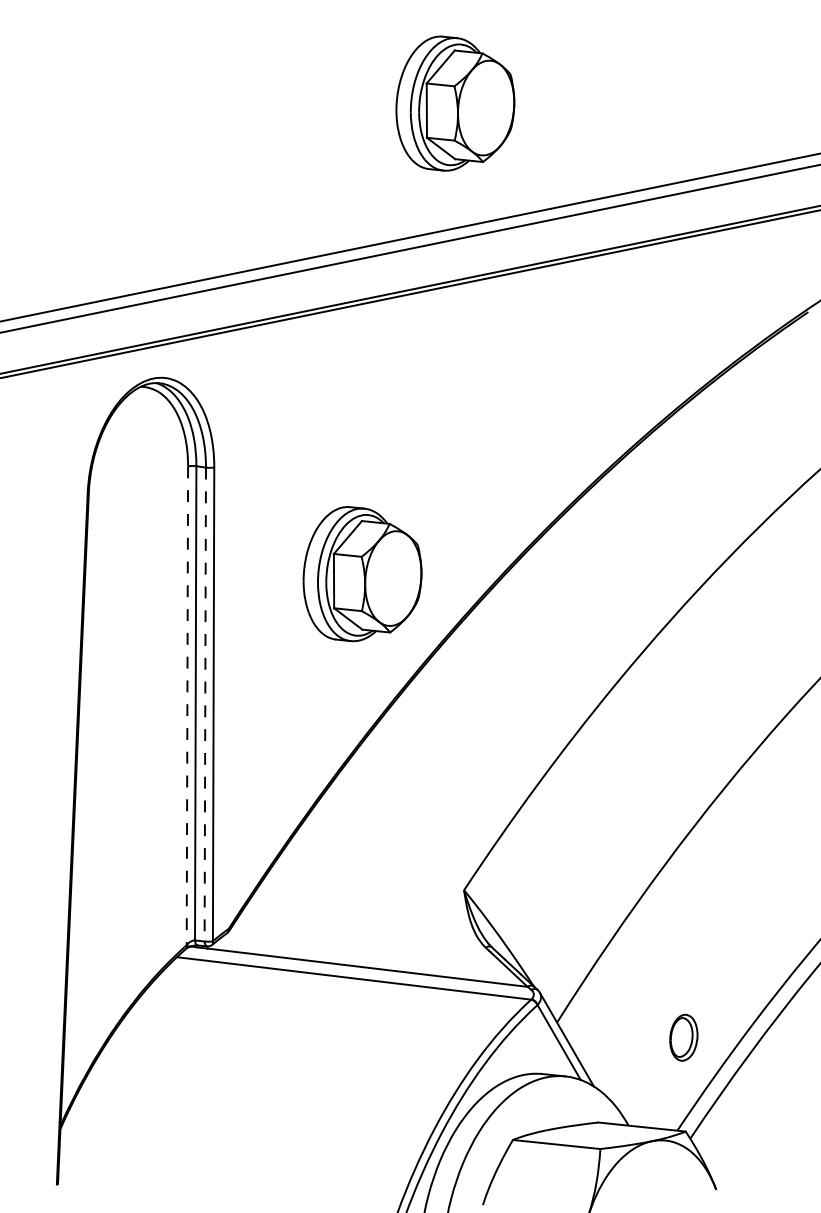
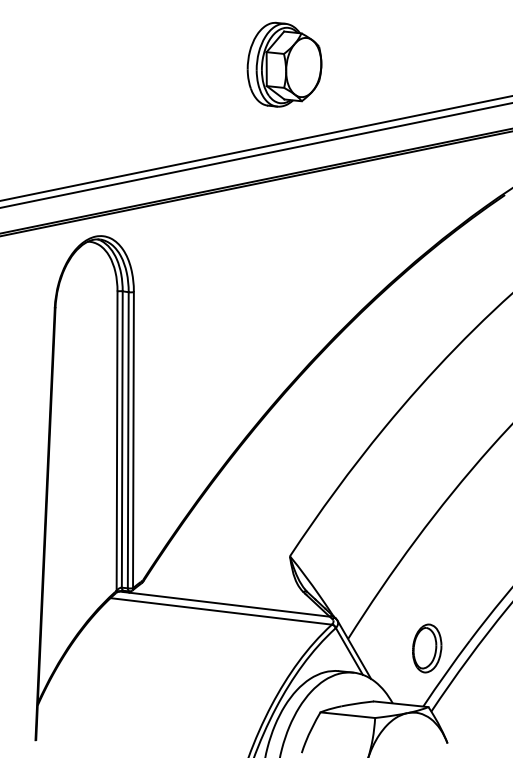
part: (362, 573) -> (226, 358), removed
line: (205, 704) -> (128, 440), dashed -> solid
line: (188, 706) -> (117, 441), dashed -> solid
part: (684, 1037) -> (427, 648), size x1.67

